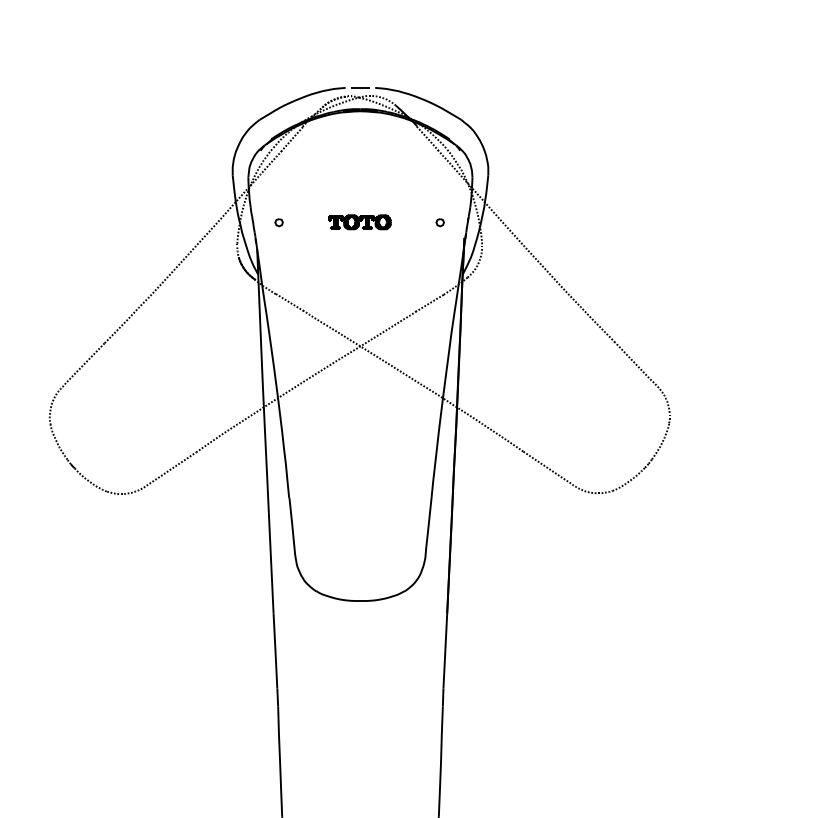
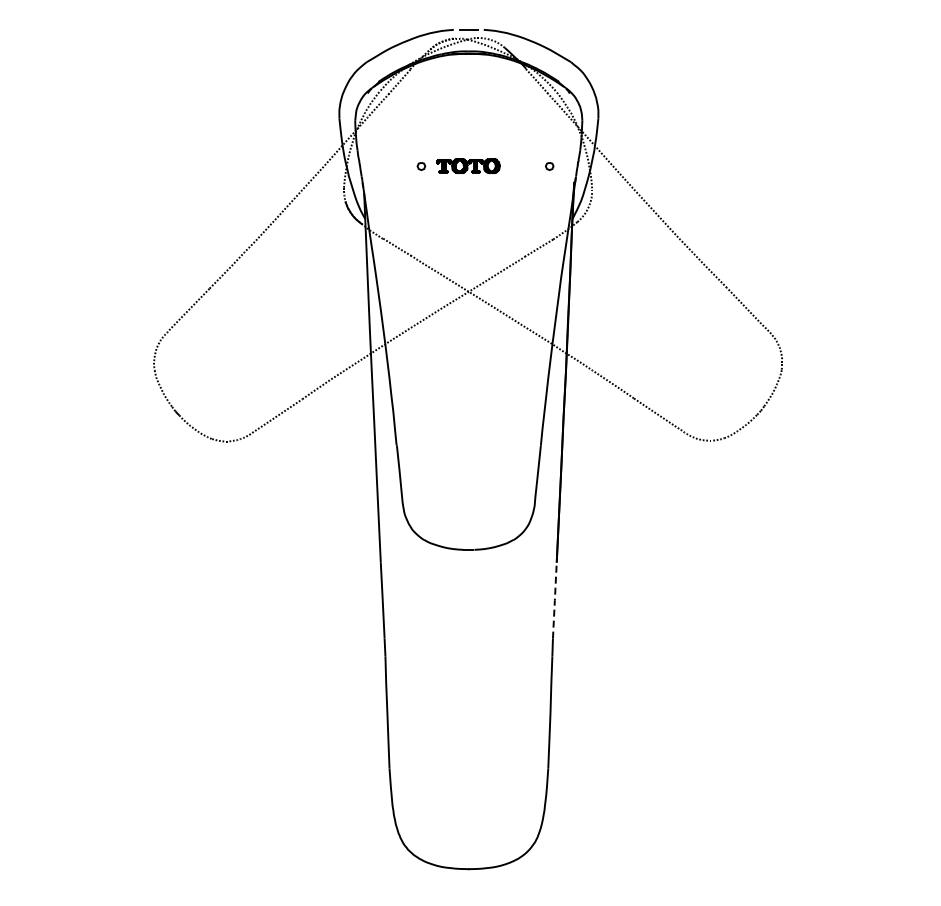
part: (279, 222) -> (421, 166), moved
line: (444, 651) -> (554, 600), solid -> dashed

